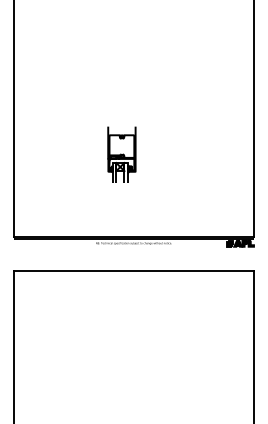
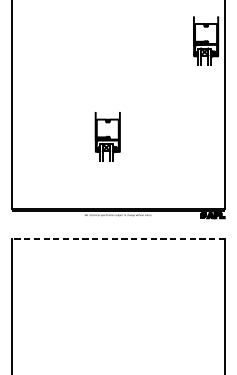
part: (232, 46) -> (205, 40), added
line: (133, 270) -> (118, 239), solid -> dashed

